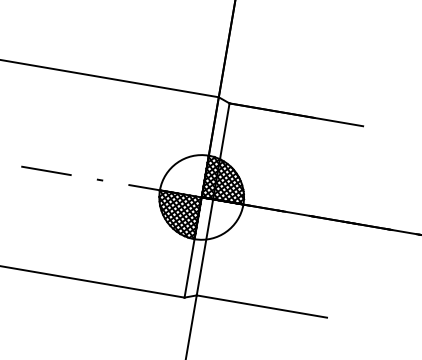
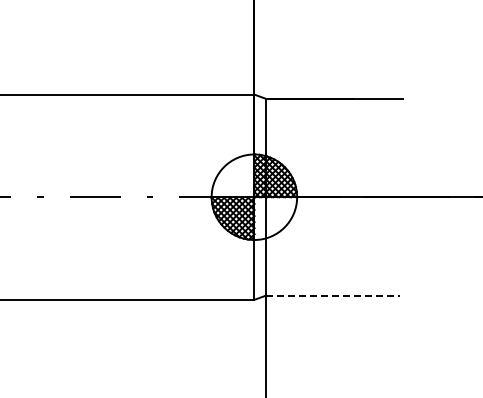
line: (261, 306) -> (332, 295), solid -> dashed

